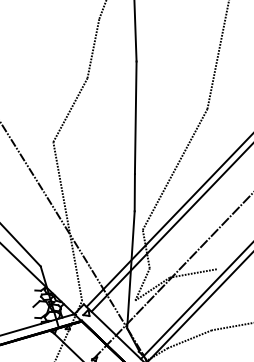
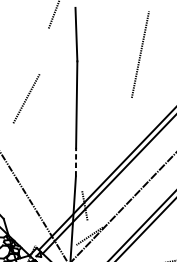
line: (93, 48) -> (44, 51), removed
line: (174, 169) -> (106, 144), removed
line: (134, 192) -> (75, 162), solid -> dashed
line: (67, 221) -> (24, 184), removed
line: (192, 273) -> (120, 224), removed
line: (142, 284) -> (81, 232), removed

